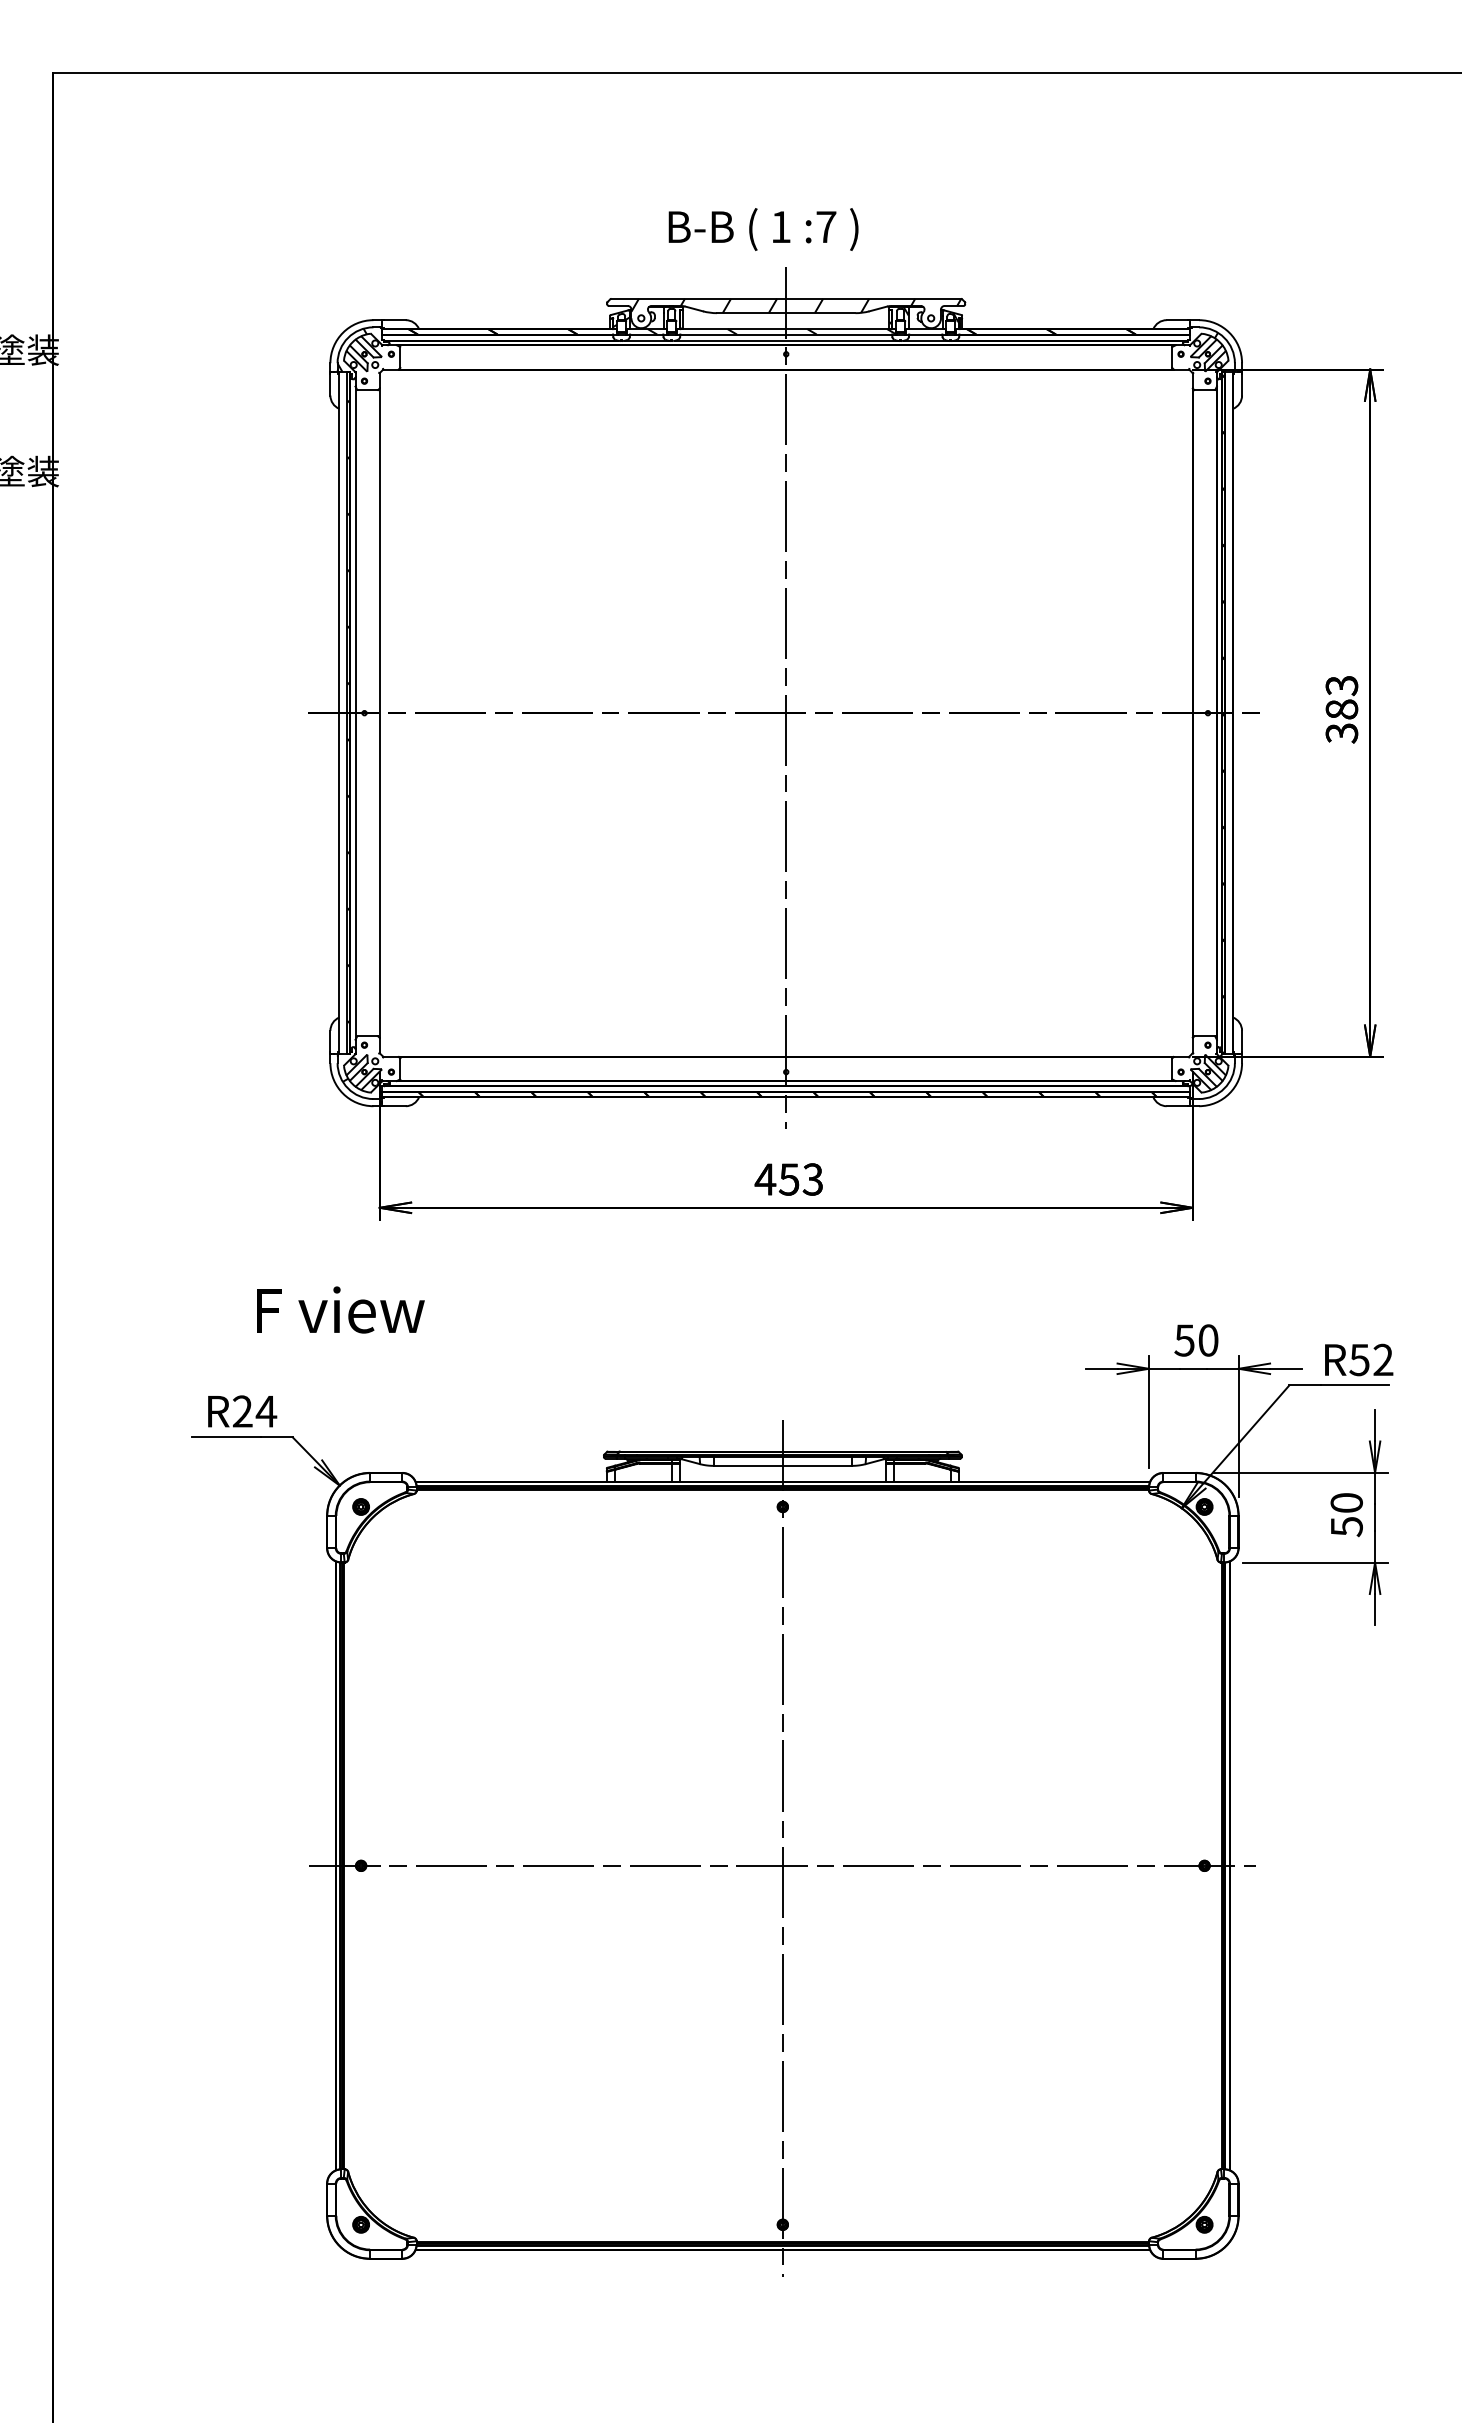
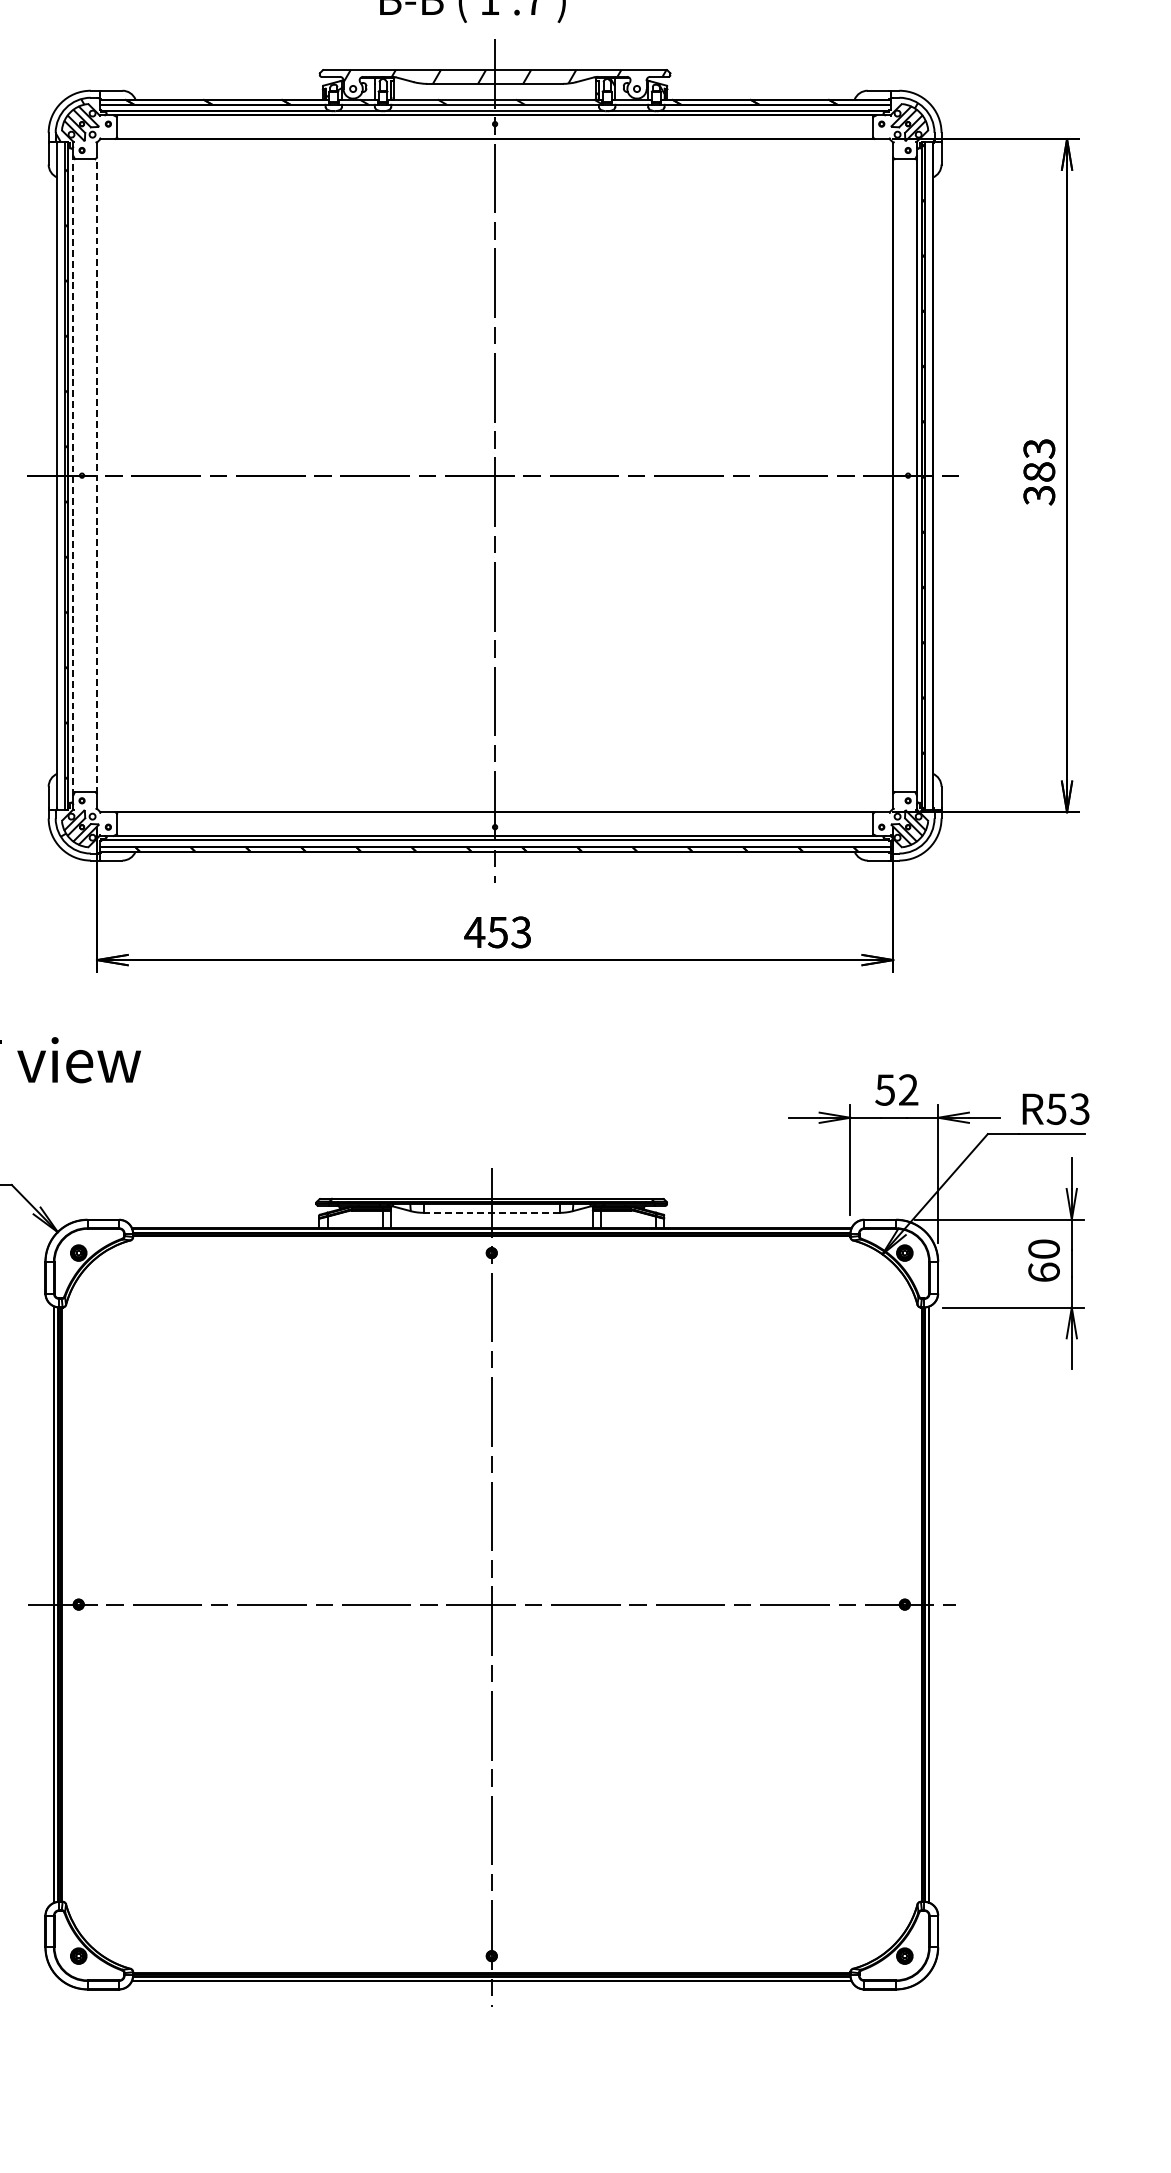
line: (355, 713) -> (73, 475), solid -> dashed
line: (379, 713) -> (96, 475), solid -> dashed
text: (1208, 1340) -> (908, 1090), 50 -> 52
text: (1383, 1360) -> (1080, 1109), R52 -> R53
line: (782, 1465) -> (491, 1212), solid -> dashed
text: (1346, 1526) -> (1043, 1272), 50 -> 60

